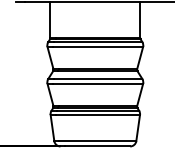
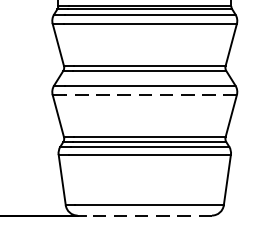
line: (98, 83) -> (150, 94), solid -> dashed
line: (97, 146) -> (148, 215), solid -> dashed

